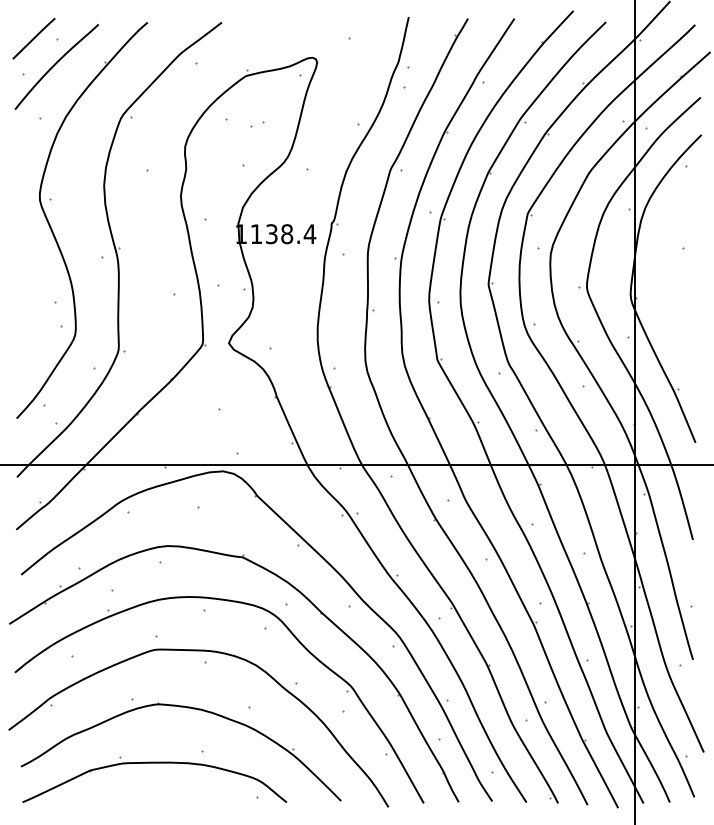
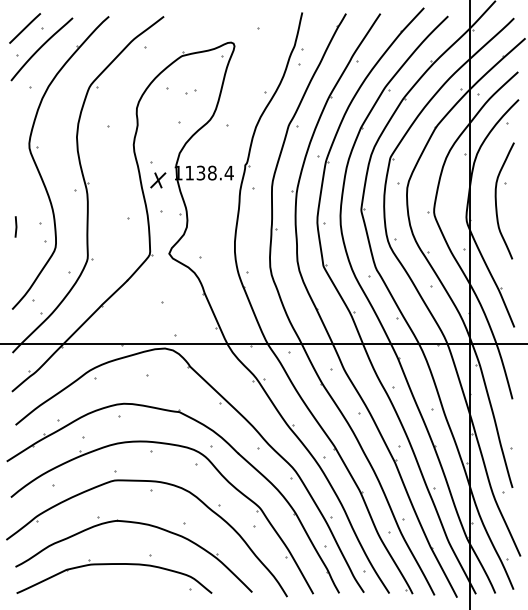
part: (213, 243) -> (157, 179), added
curve: (671, 271) -> (496, 200), added
line: (21, 306) -> (15, 226), added

